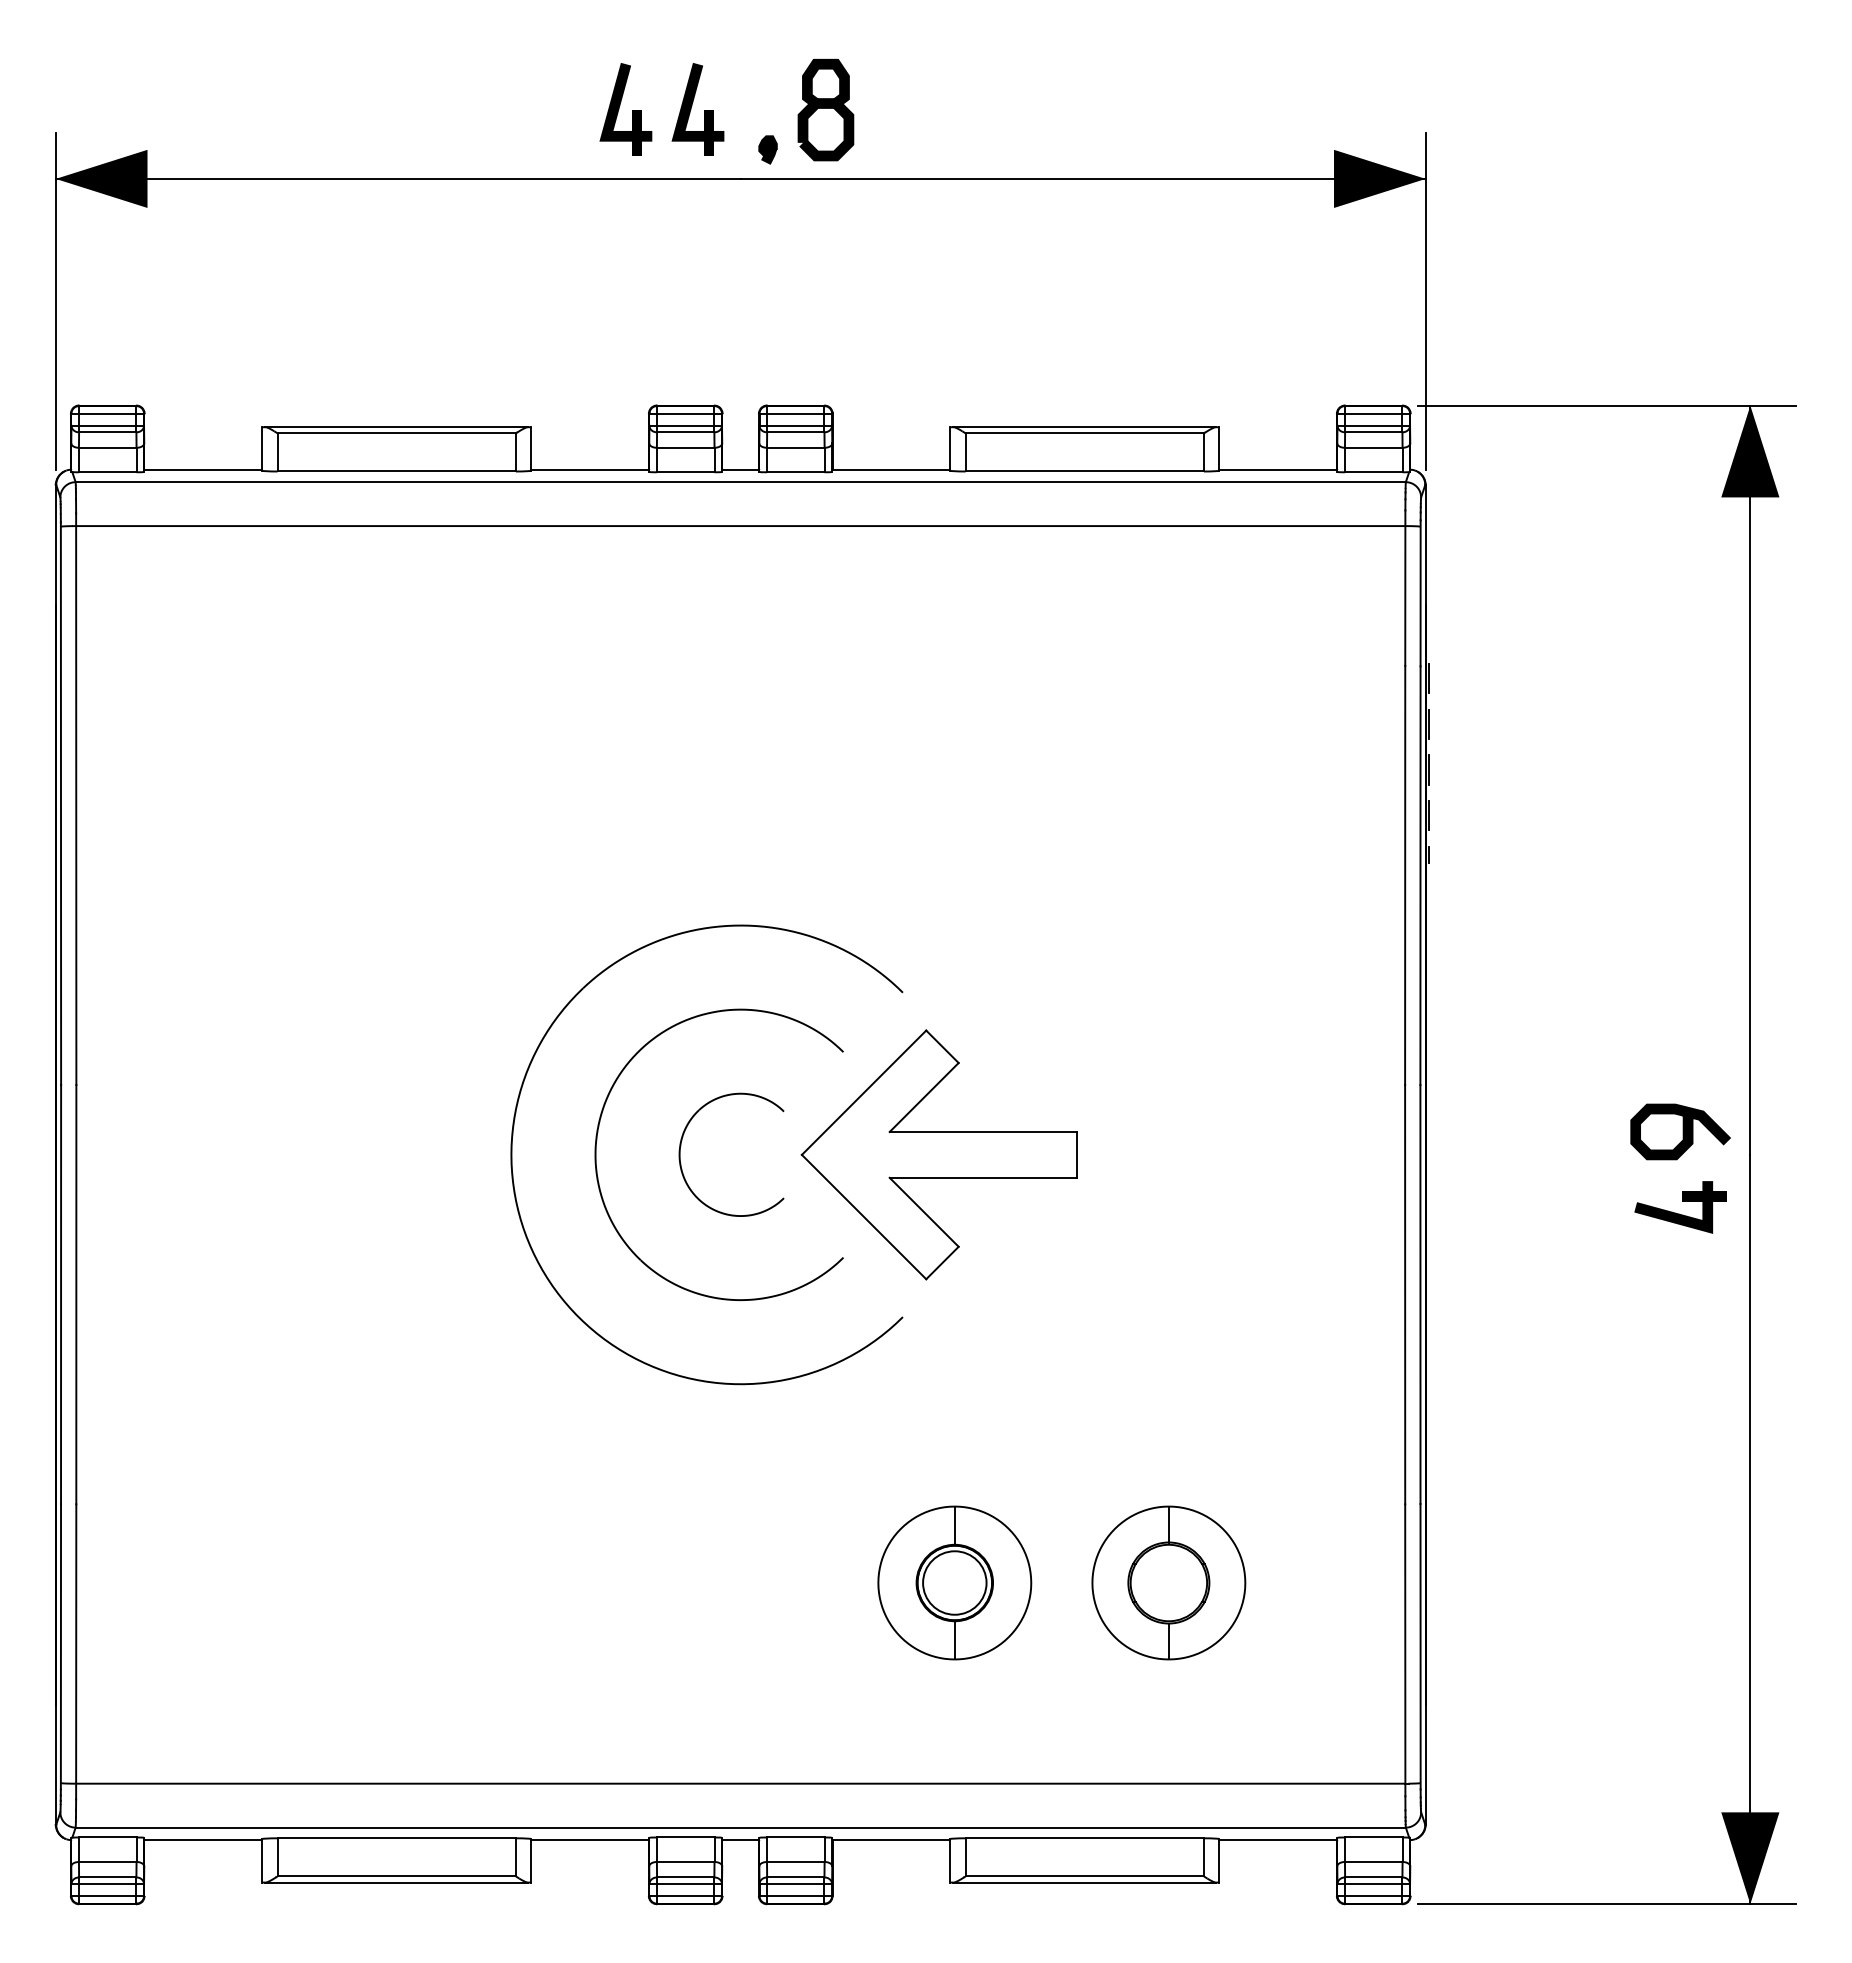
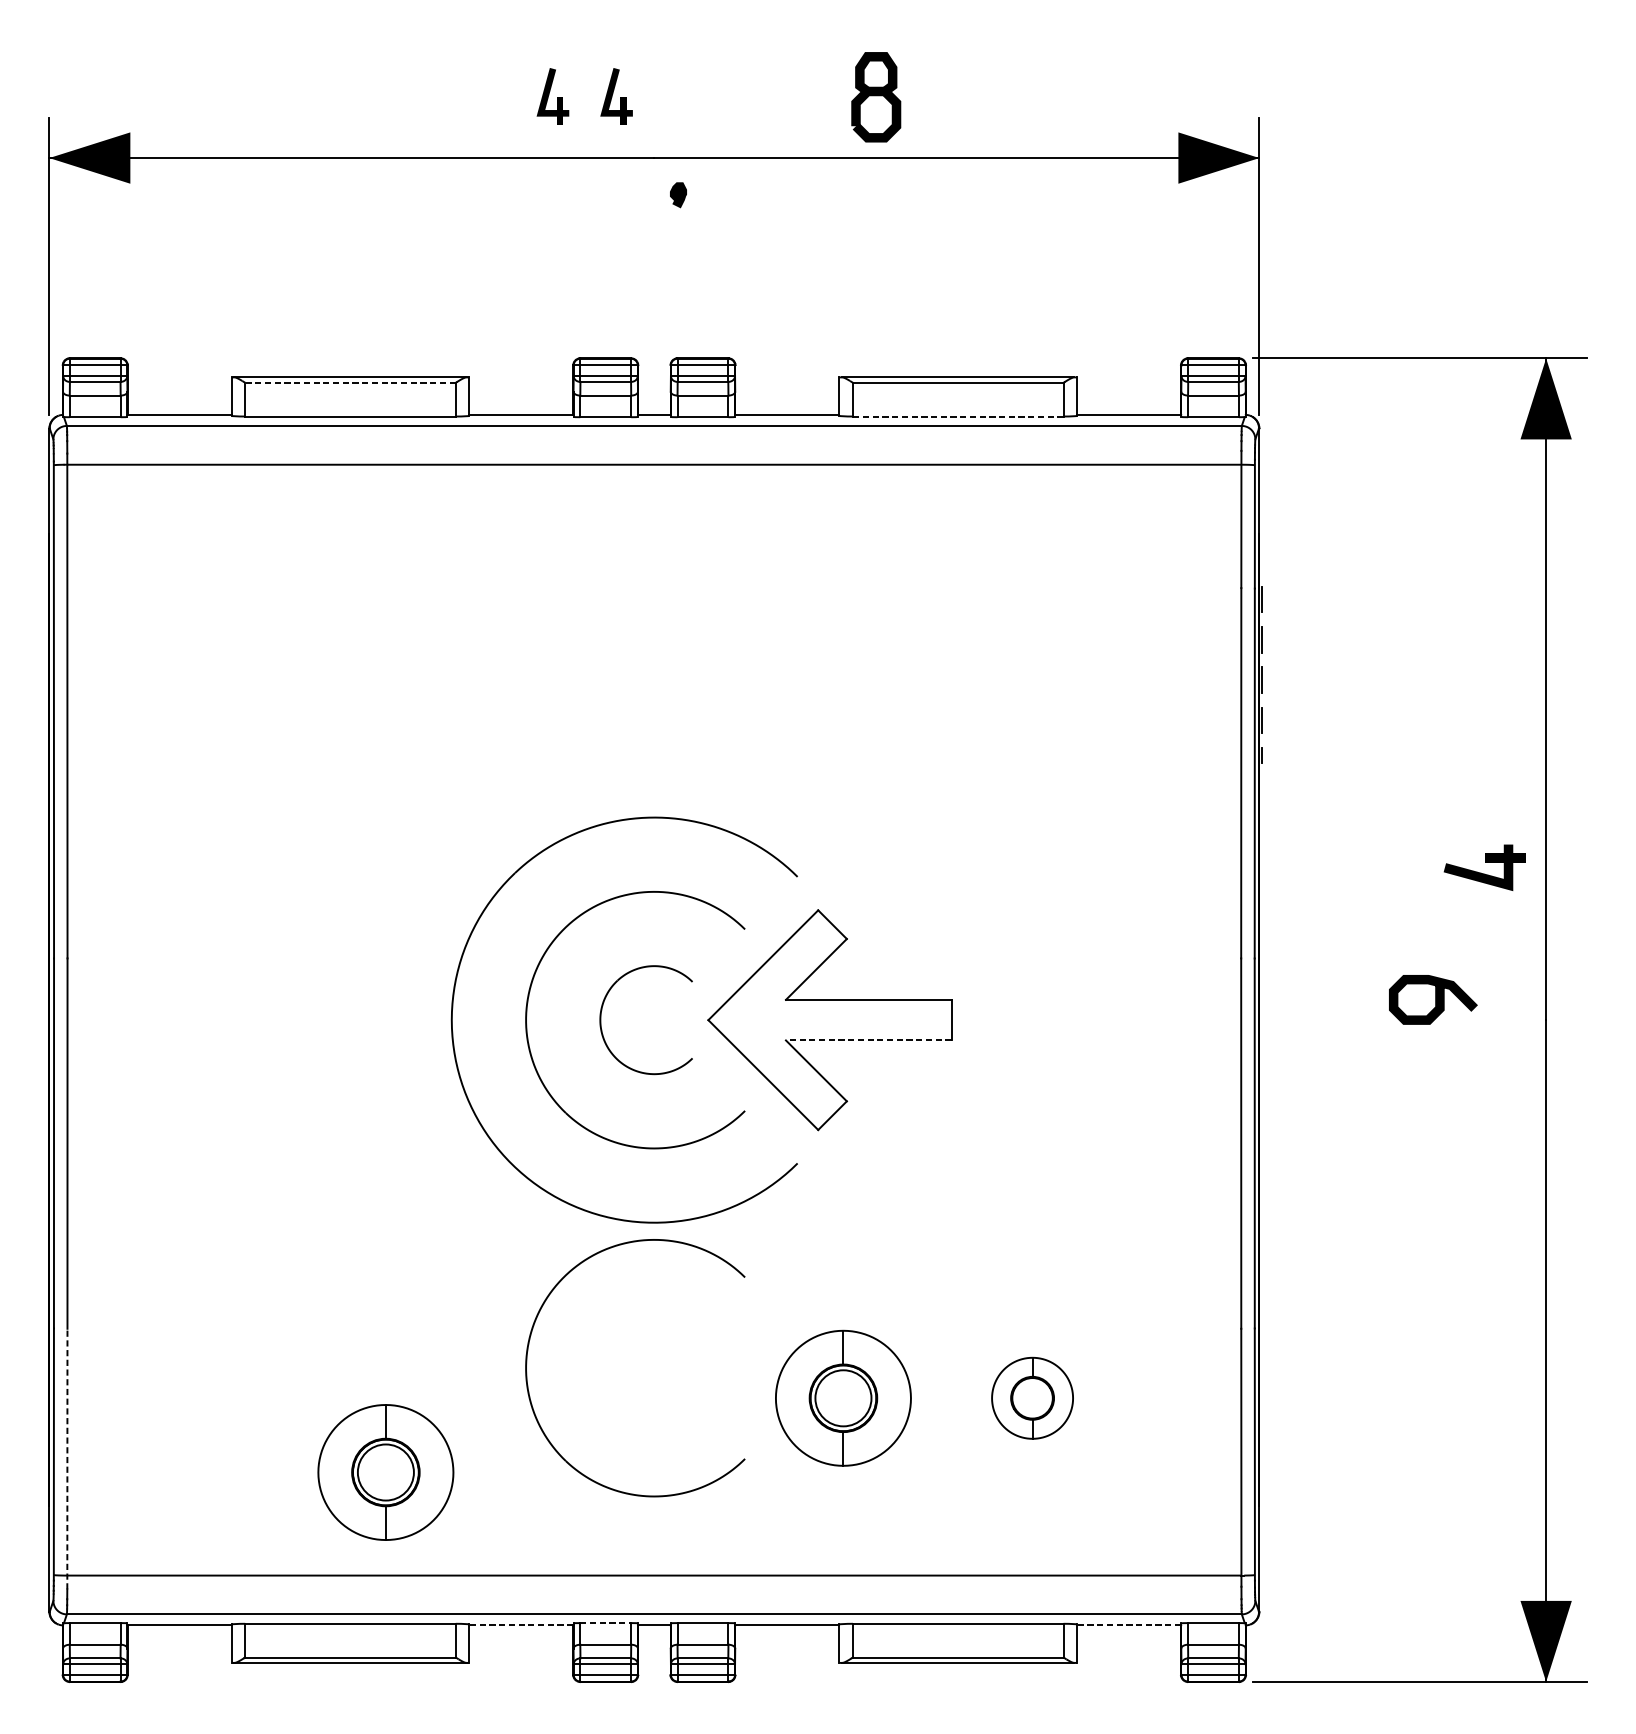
part: (625, 109) -> (552, 96), size x0.7
part: (697, 109) -> (616, 96), size x0.7
part: (825, 109) -> (875, 96), moved
part: (767, 149) -> (677, 194), moved
line: (396, 433) -> (350, 382), solid -> dashed
line: (1084, 471) -> (958, 416), solid -> dashed
curve: (1682, 1131) -> (1434, 999), moved
line: (983, 1177) -> (868, 1040), solid -> dashed
part: (1679, 1213) -> (1483, 873), moved
part: (597, 1534) -> (527, 1355), added
part: (1168, 1582) -> (1032, 1397), size x0.6
line: (76, 1651) -> (67, 1458), solid -> dashed
part: (436, 1666) -> (385, 1472), added
line: (685, 1837) -> (605, 1623), solid -> dashed
line: (590, 1840) -> (521, 1625), solid -> dashed
line: (1278, 1840) -> (1129, 1625), solid -> dashed

